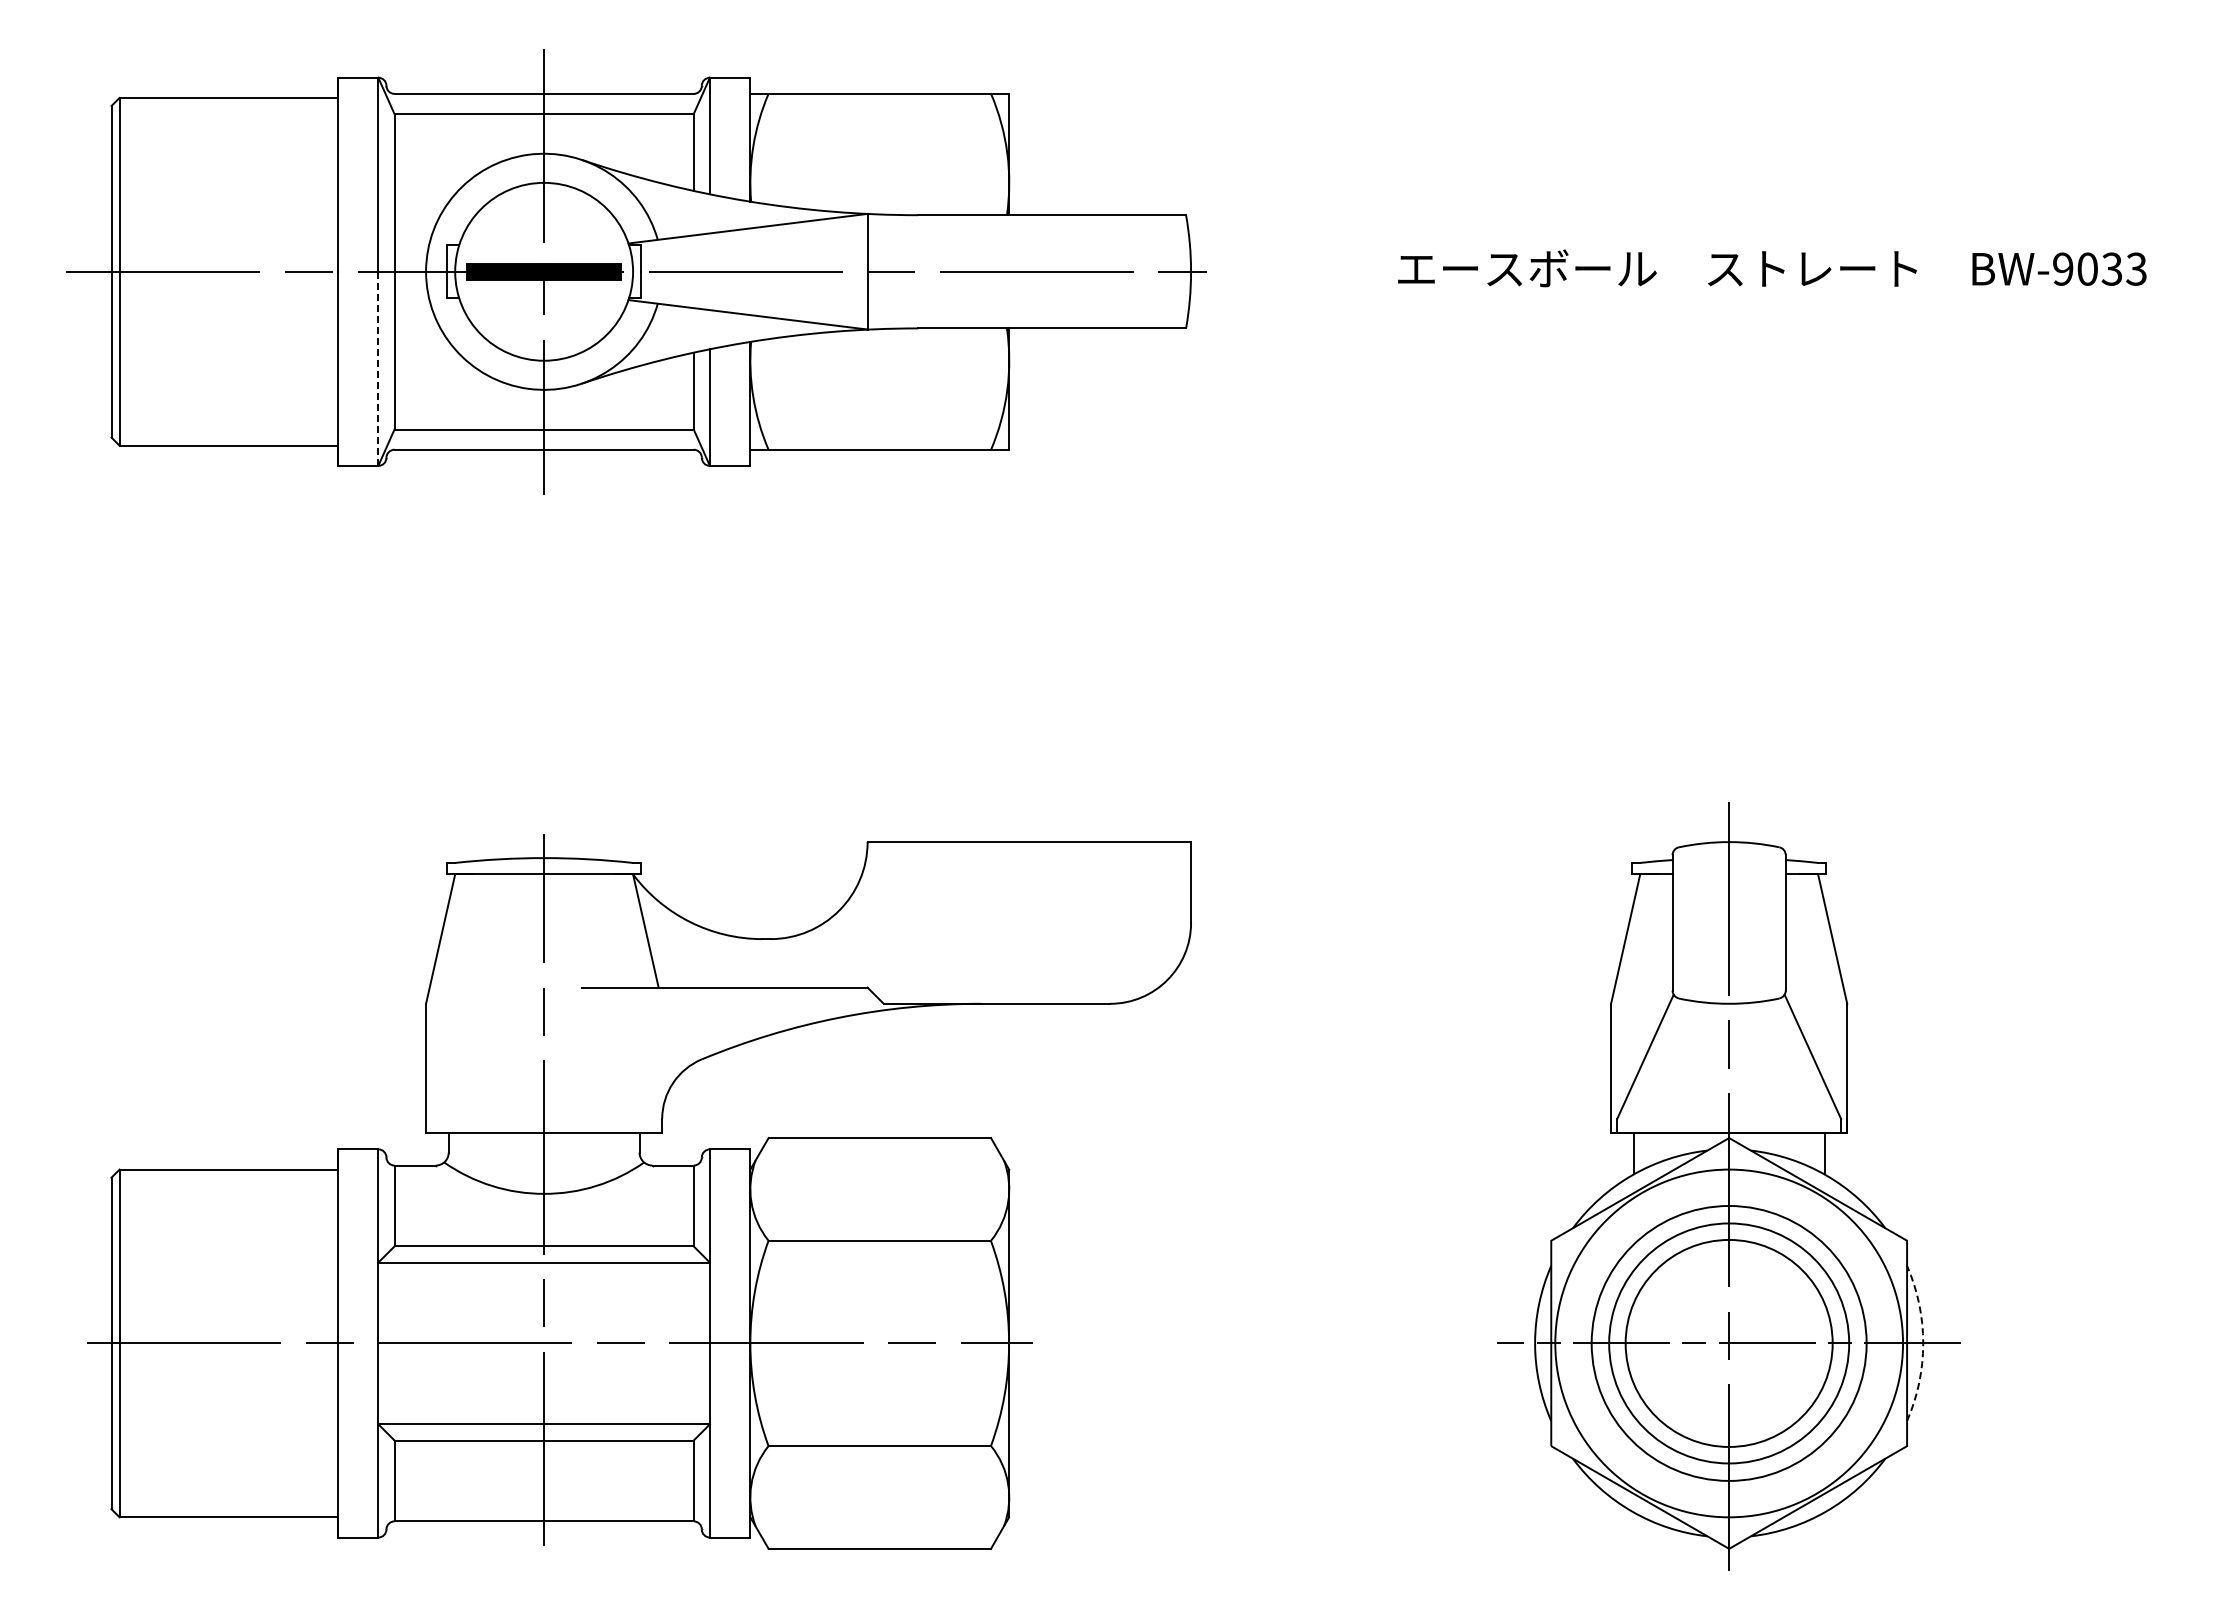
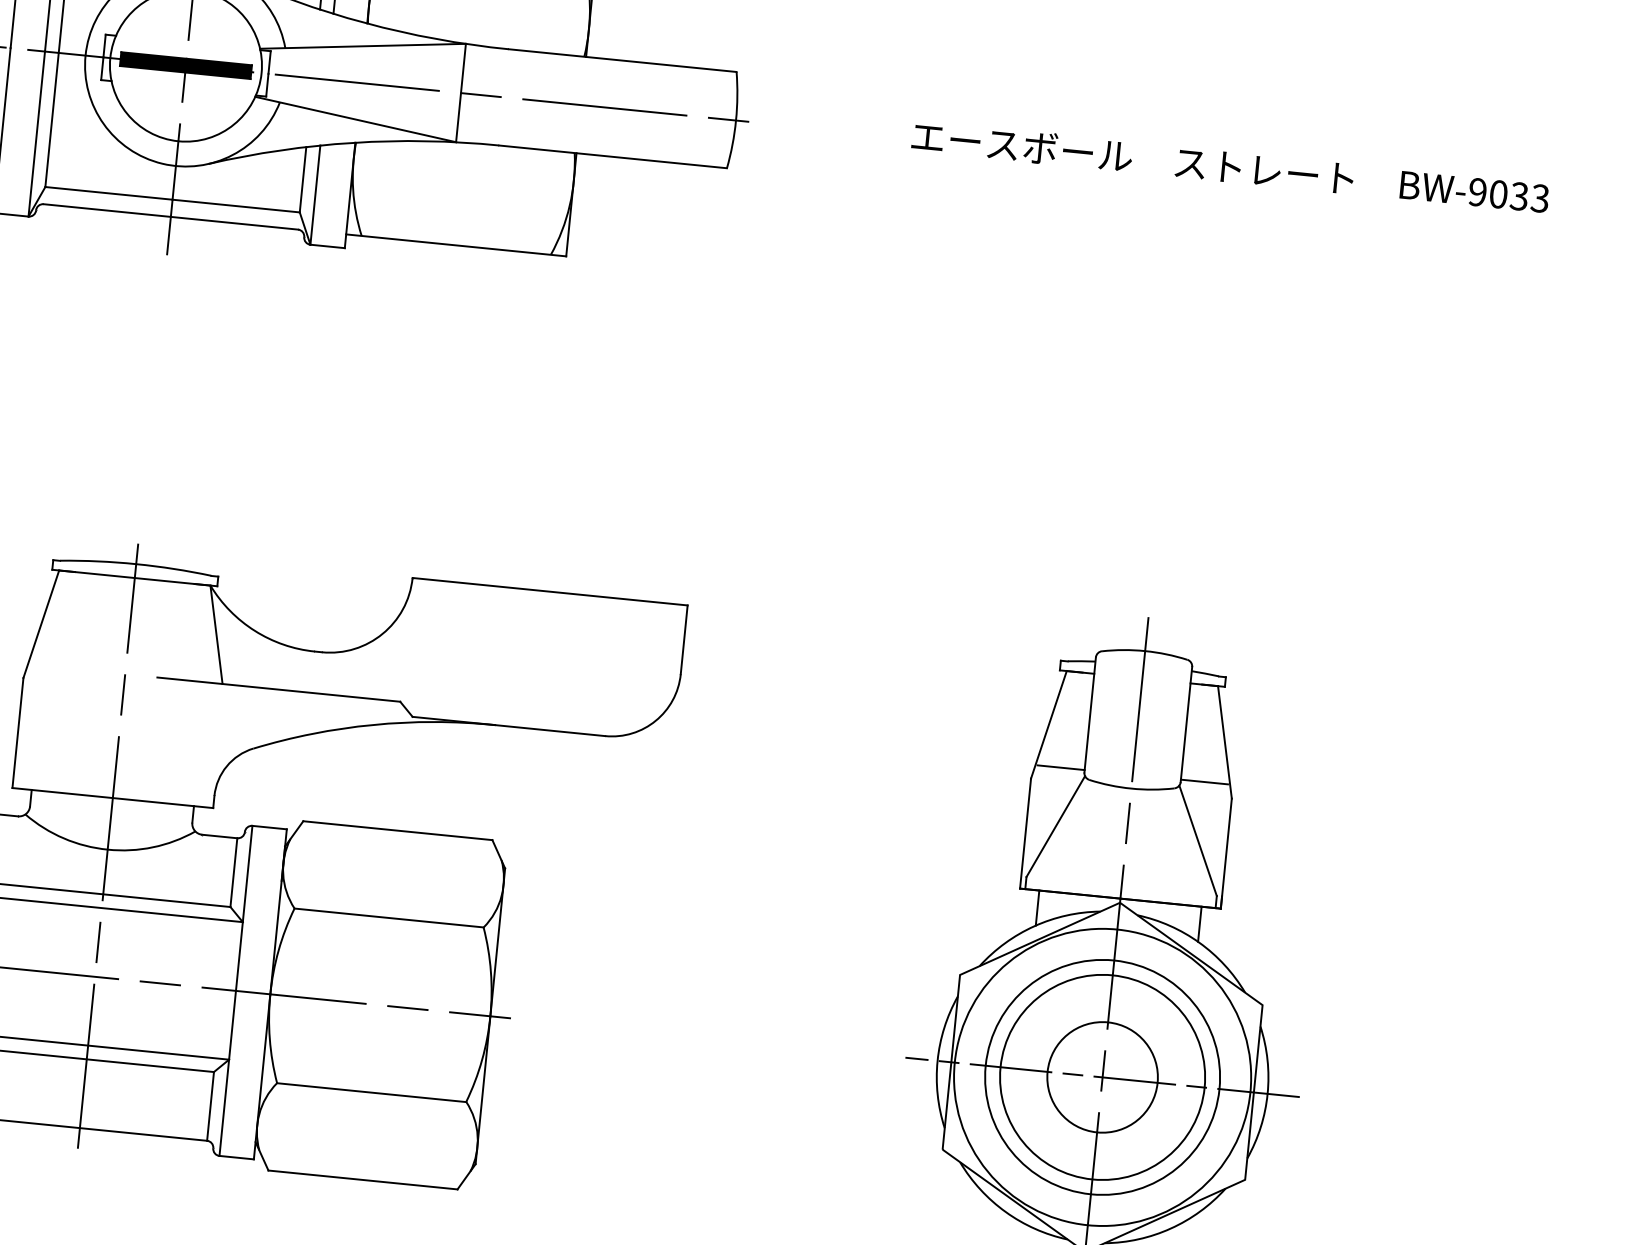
line: (378, 368) -> (36, 133), dashed -> solid
line: (1644, 987) -> (1060, 767), added
line: (1813, 987) -> (1204, 781), added
circle: (1728, 1343) -> (1102, 1077), size x0.62
arc: (1923, 1343) -> (1267, 1093), dashed -> solid

